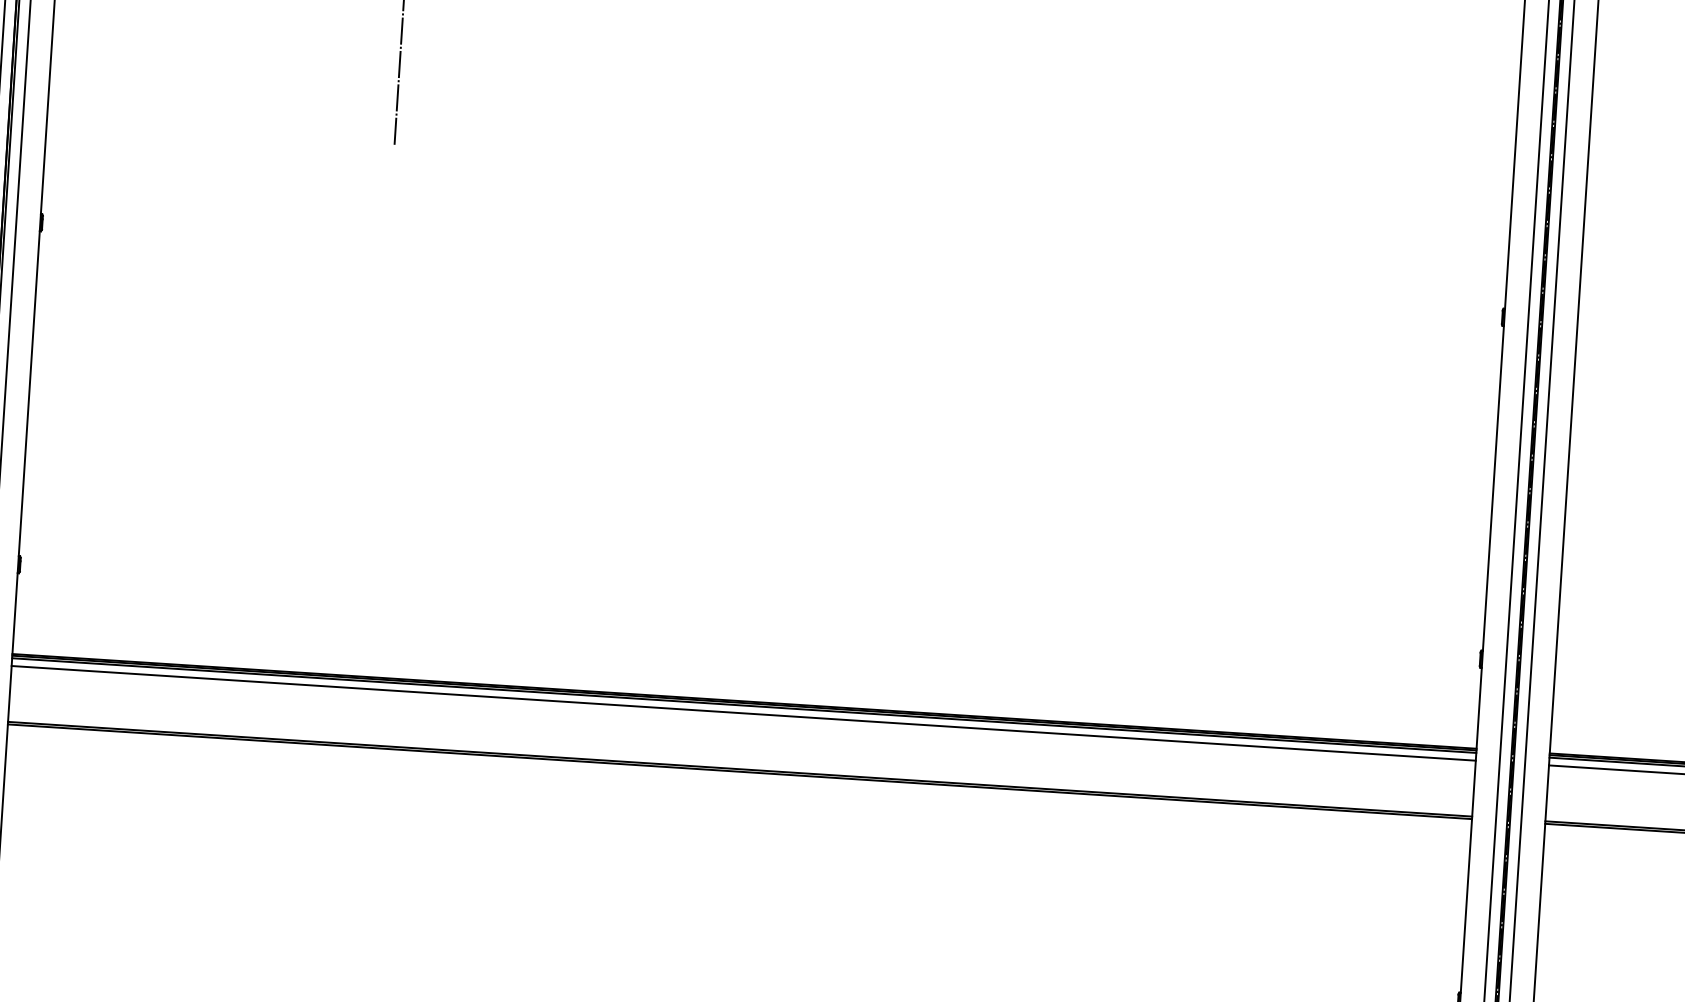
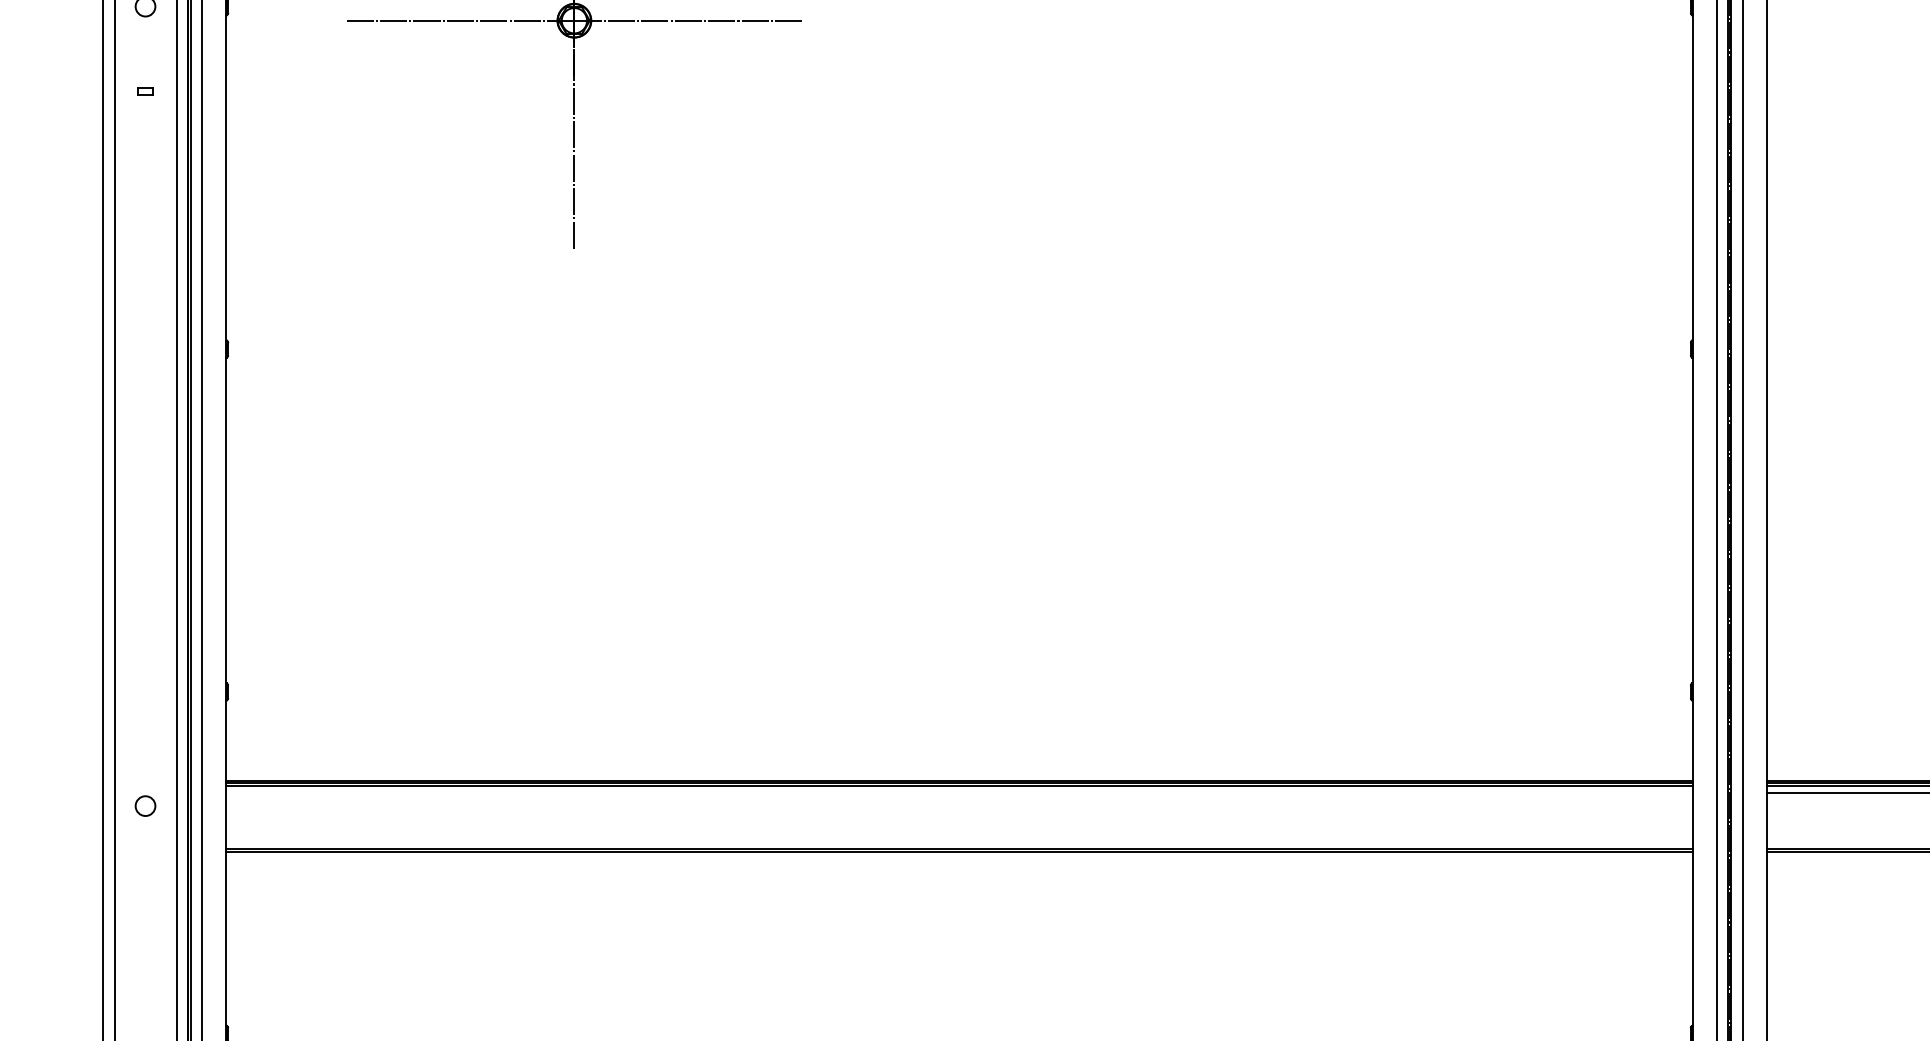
line: (743, 713) -> (959, 793), removed

